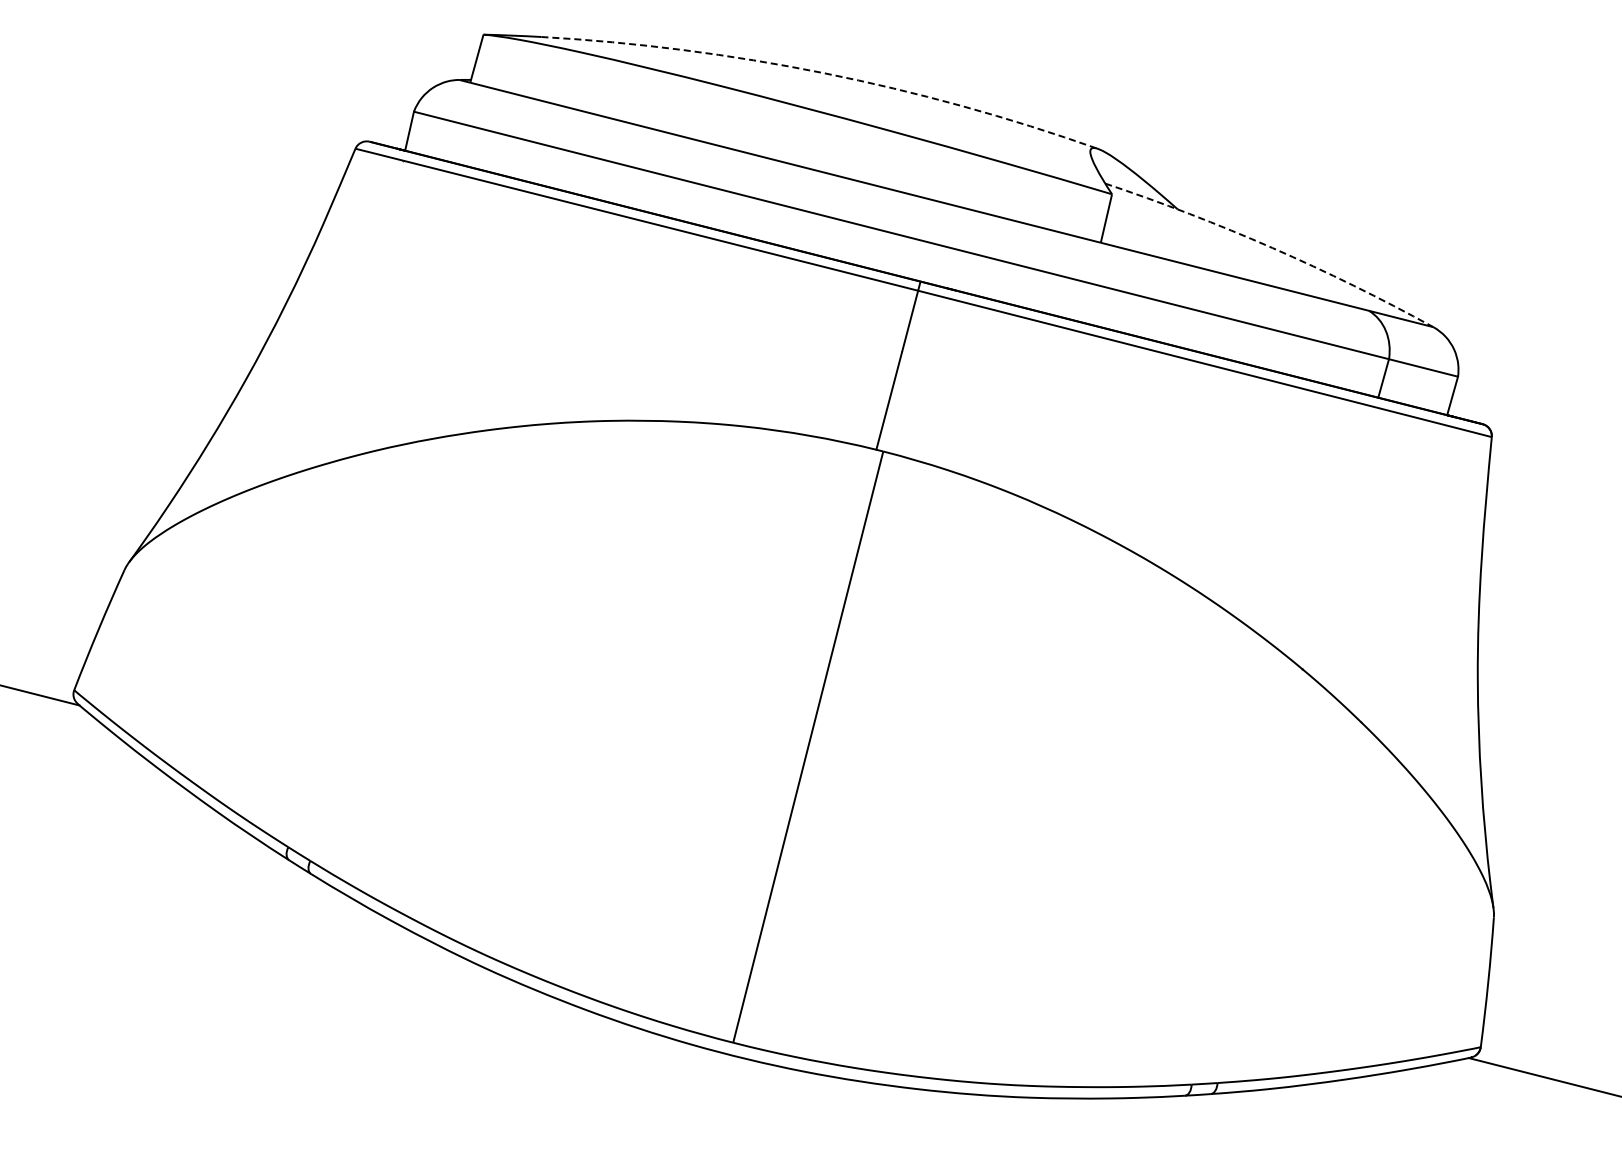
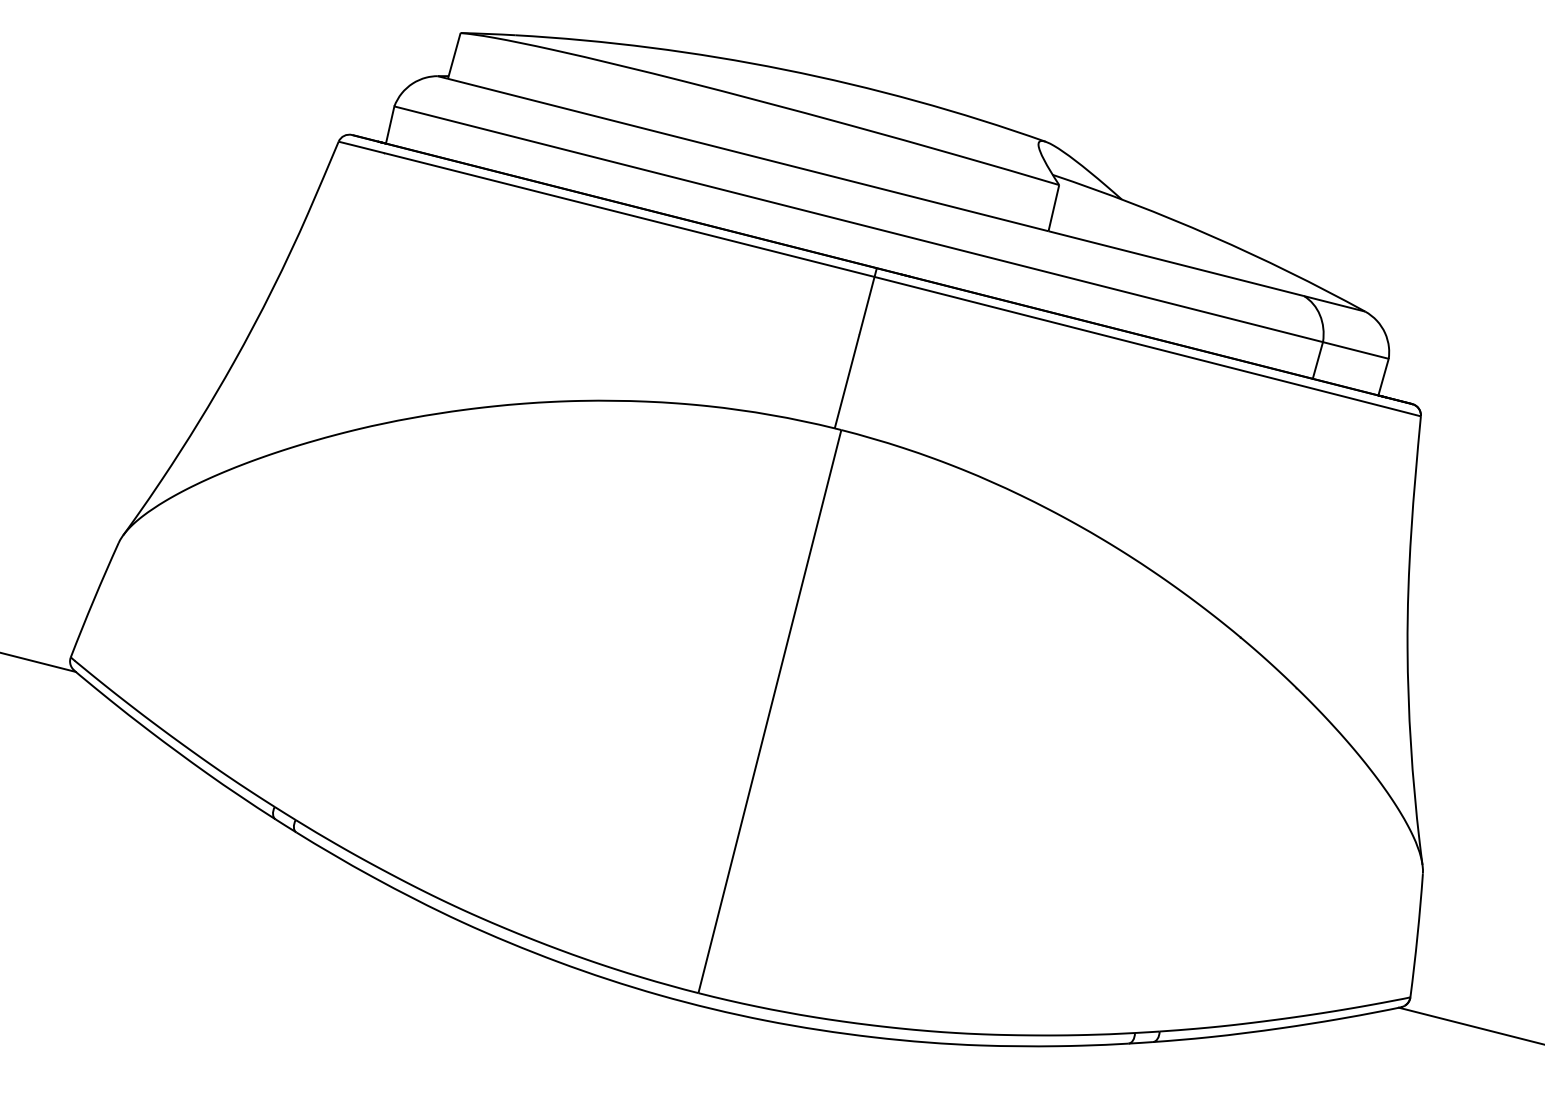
arc: (823, 73) -> (784, 70), dashed -> solid
arc: (1272, 248) -> (1212, 236), dashed -> solid

